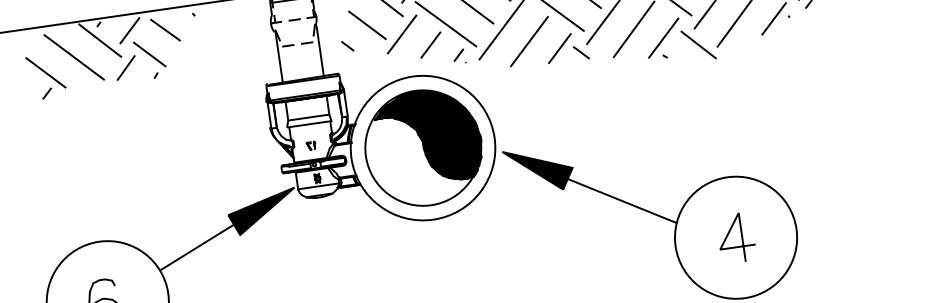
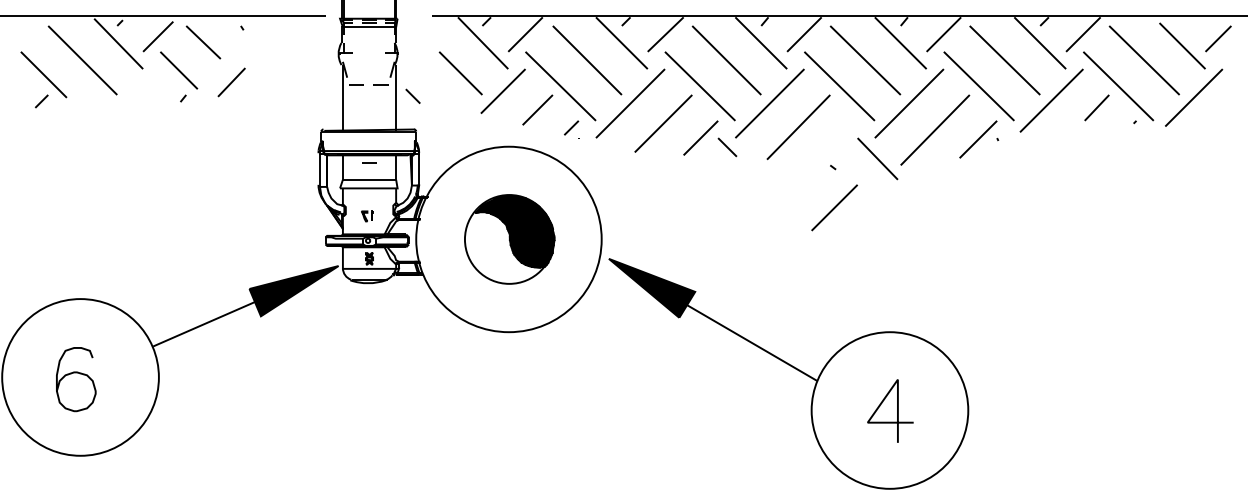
line: (294, 19) -> (369, 162), moved
line: (663, 37) -> (834, 207), moved
line: (347, 45) -> (412, 95), moved
line: (126, 68) -> (231, 82), moved
part: (423, 148) -> (509, 239), size x0.6

